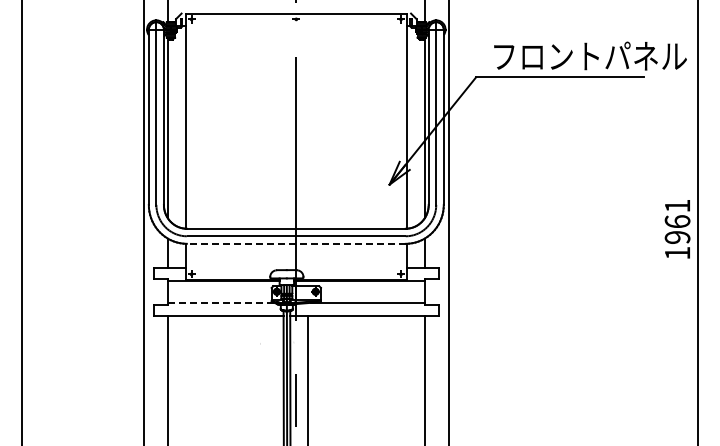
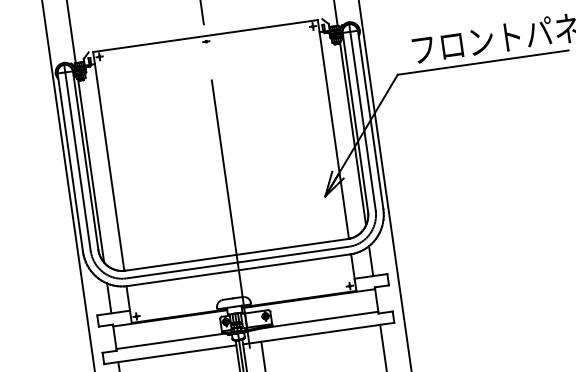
line: (295, 243) -> (237, 270), dashed -> solid
line: (220, 302) -> (170, 340), dashed -> solid

